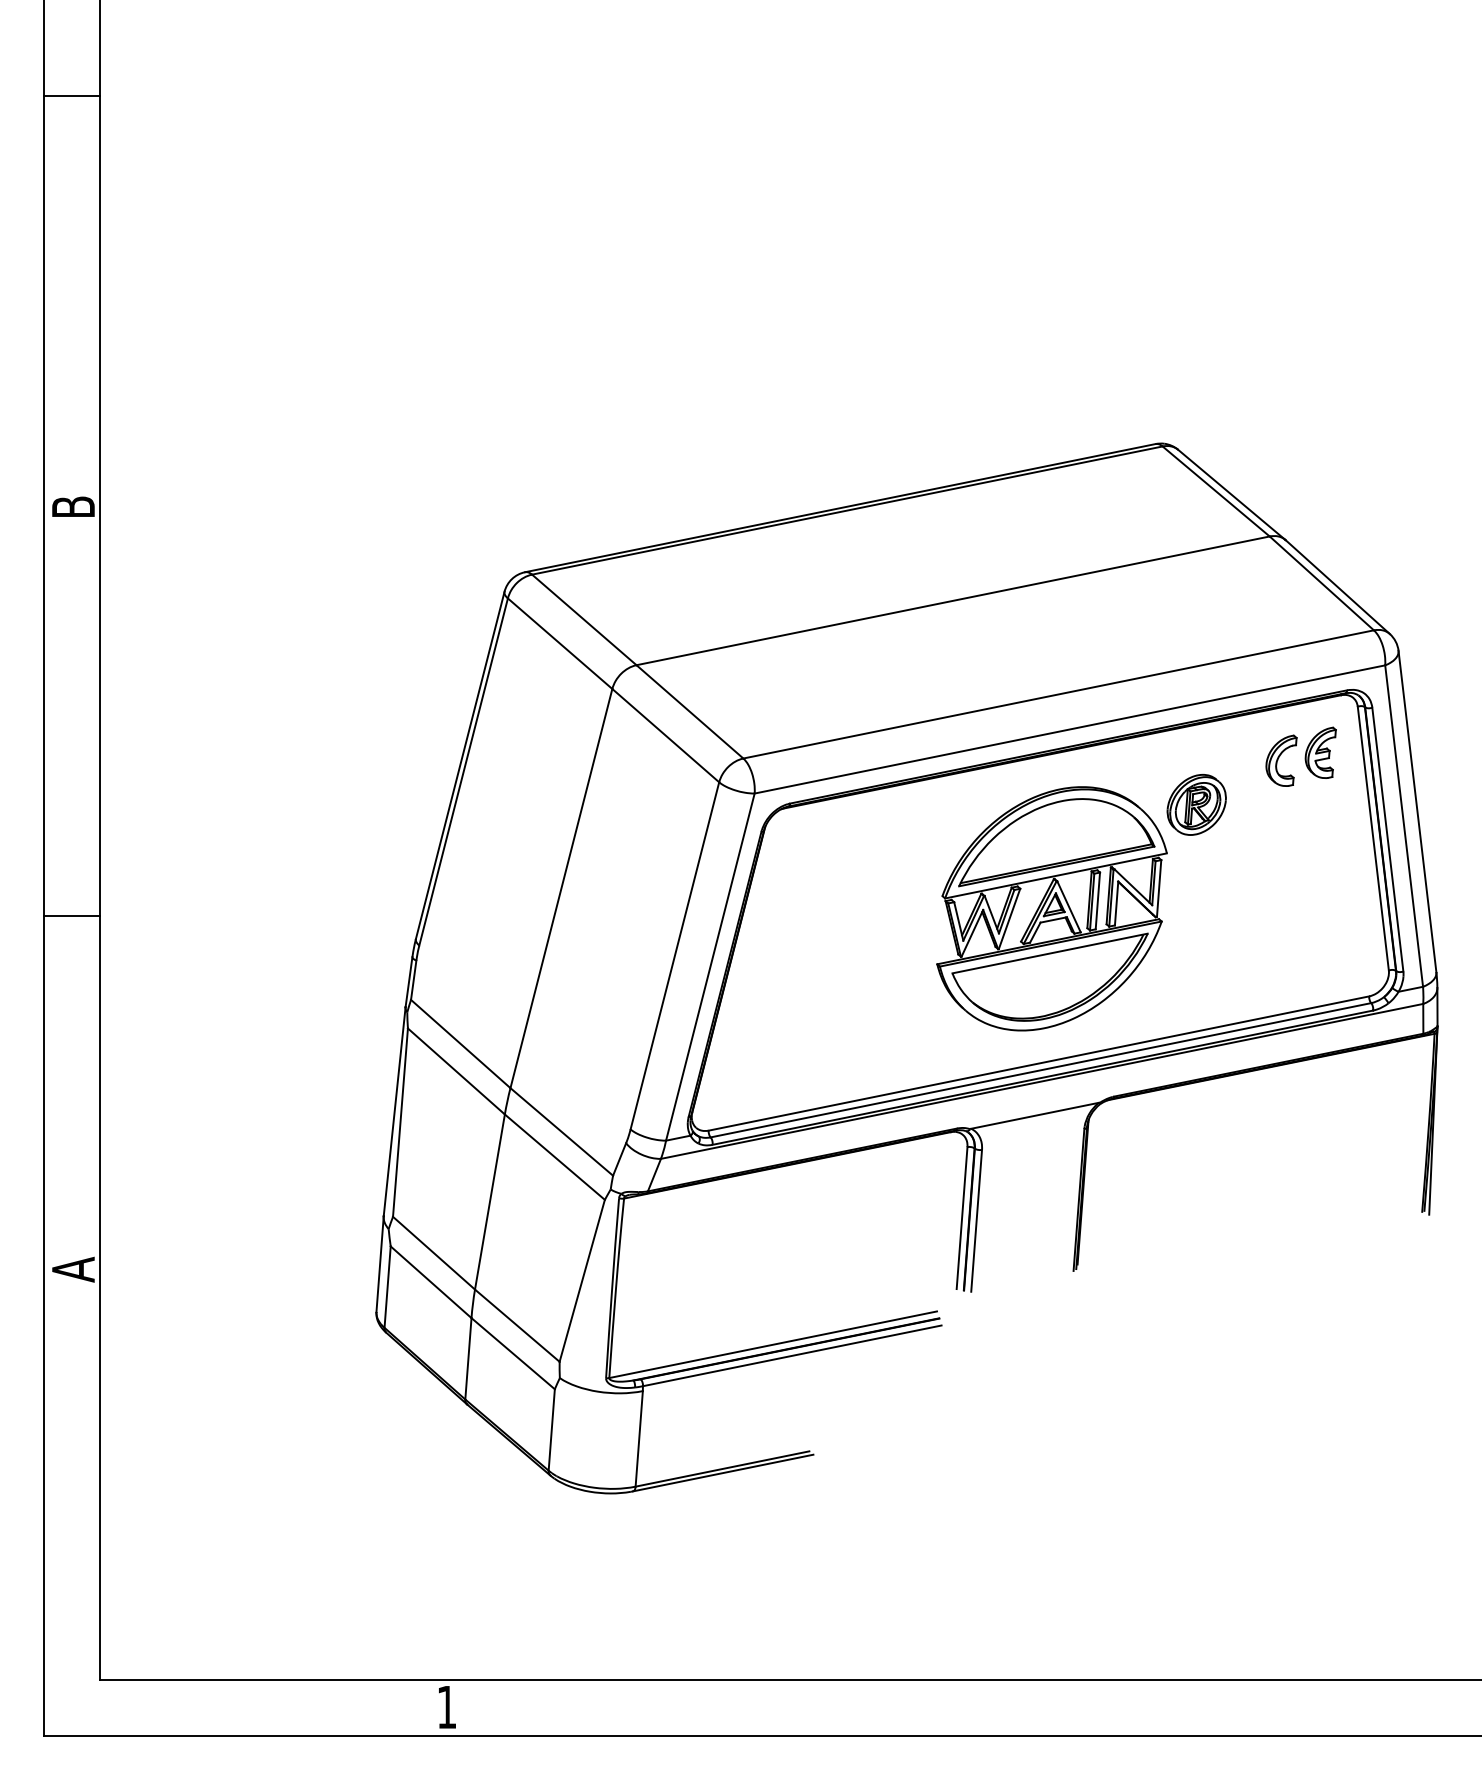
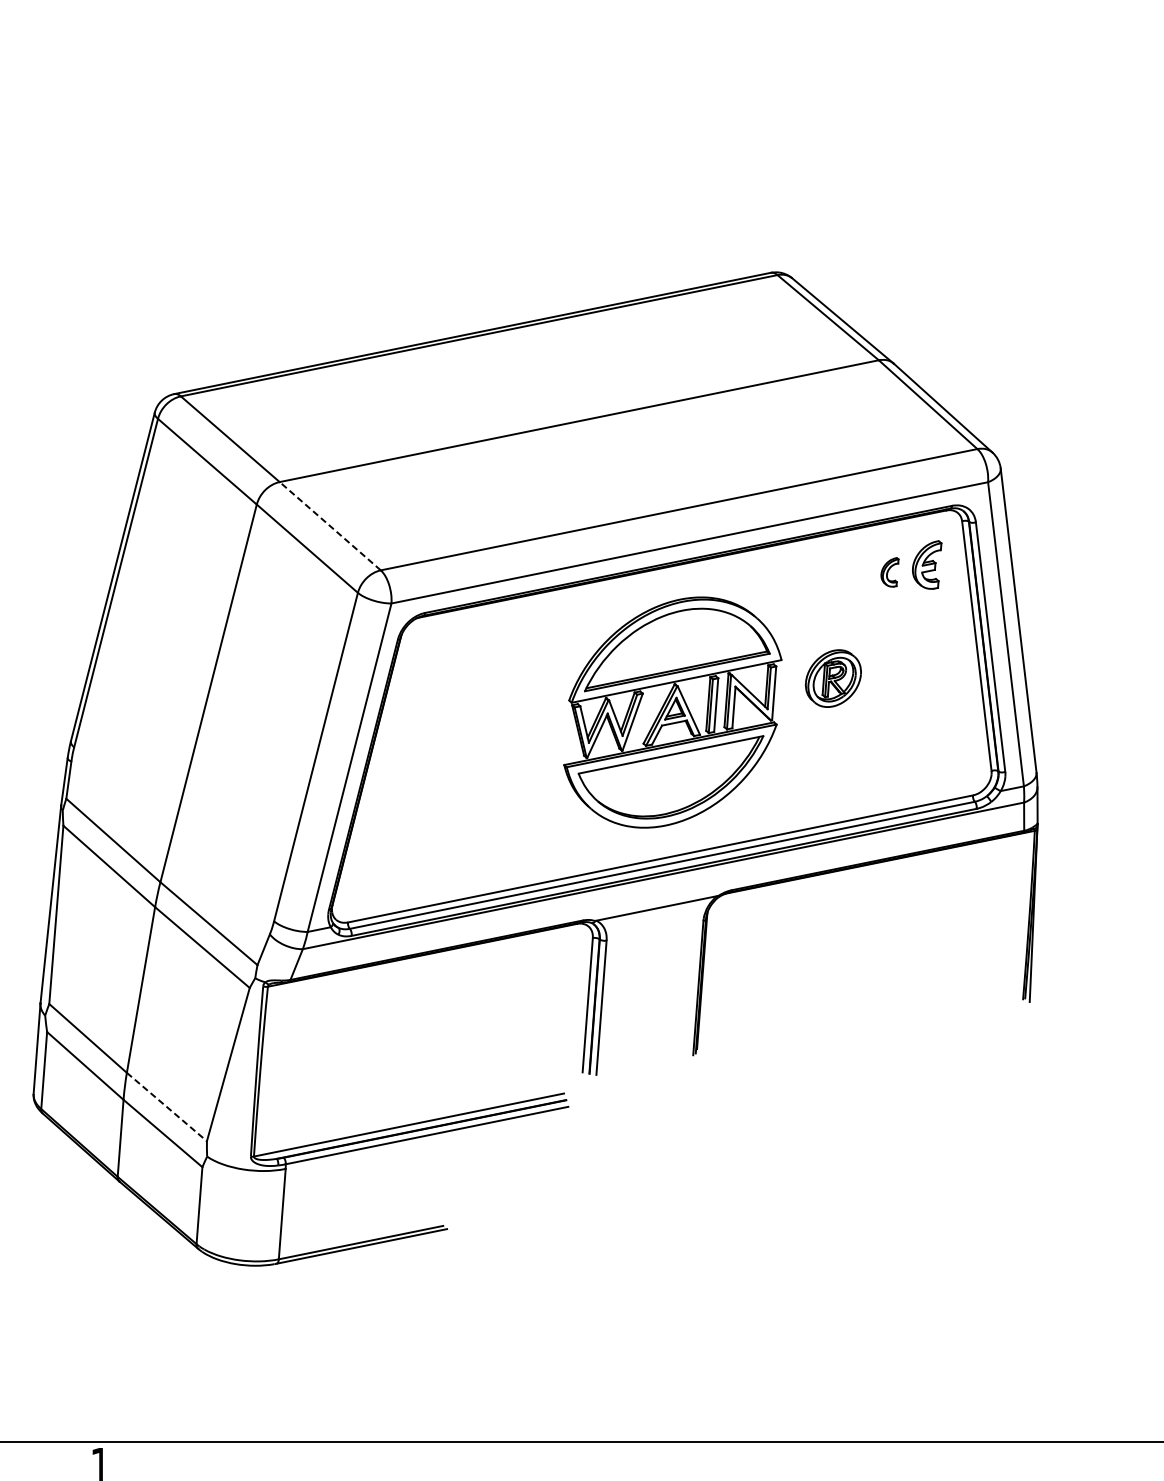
line: (689, 711) -> (329, 525), solid -> dashed
part: (1281, 760) -> (889, 572), size x0.6
part: (1196, 804) -> (833, 678), moved
line: (517, 1325) -> (167, 1106), solid -> dashed

